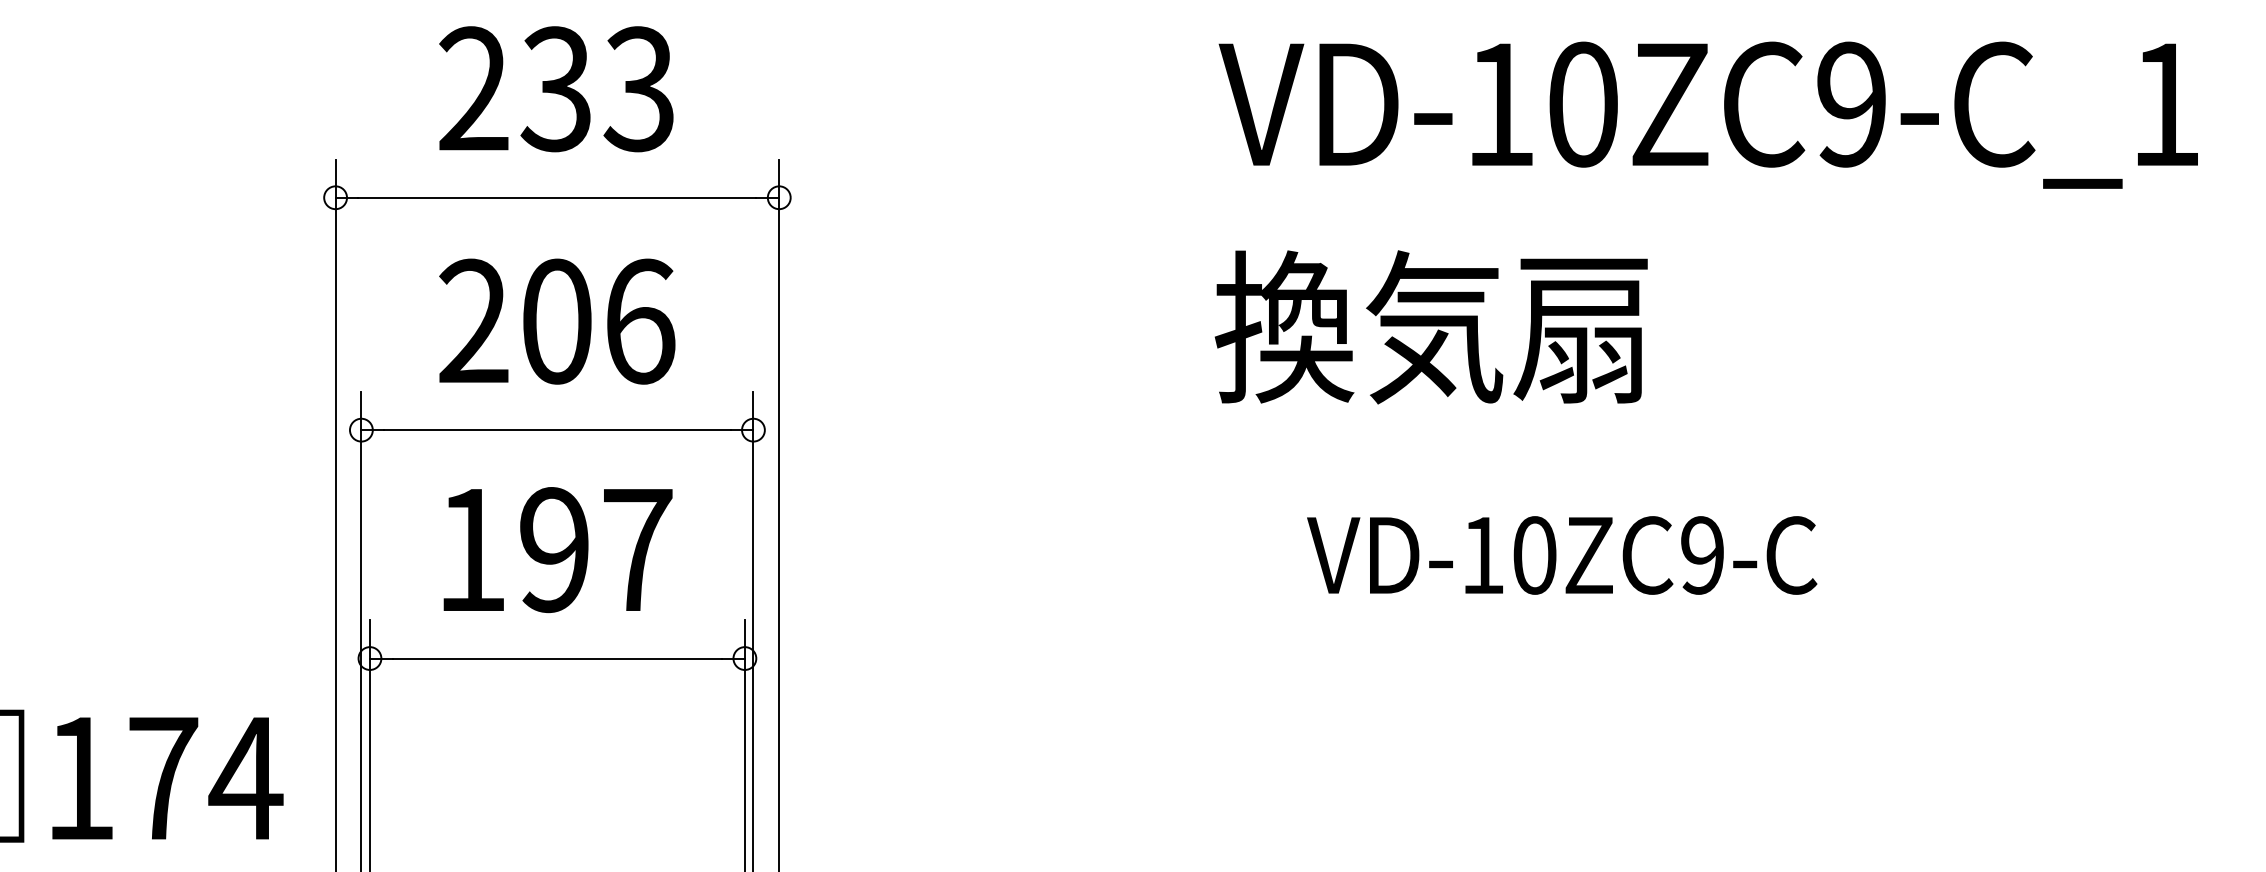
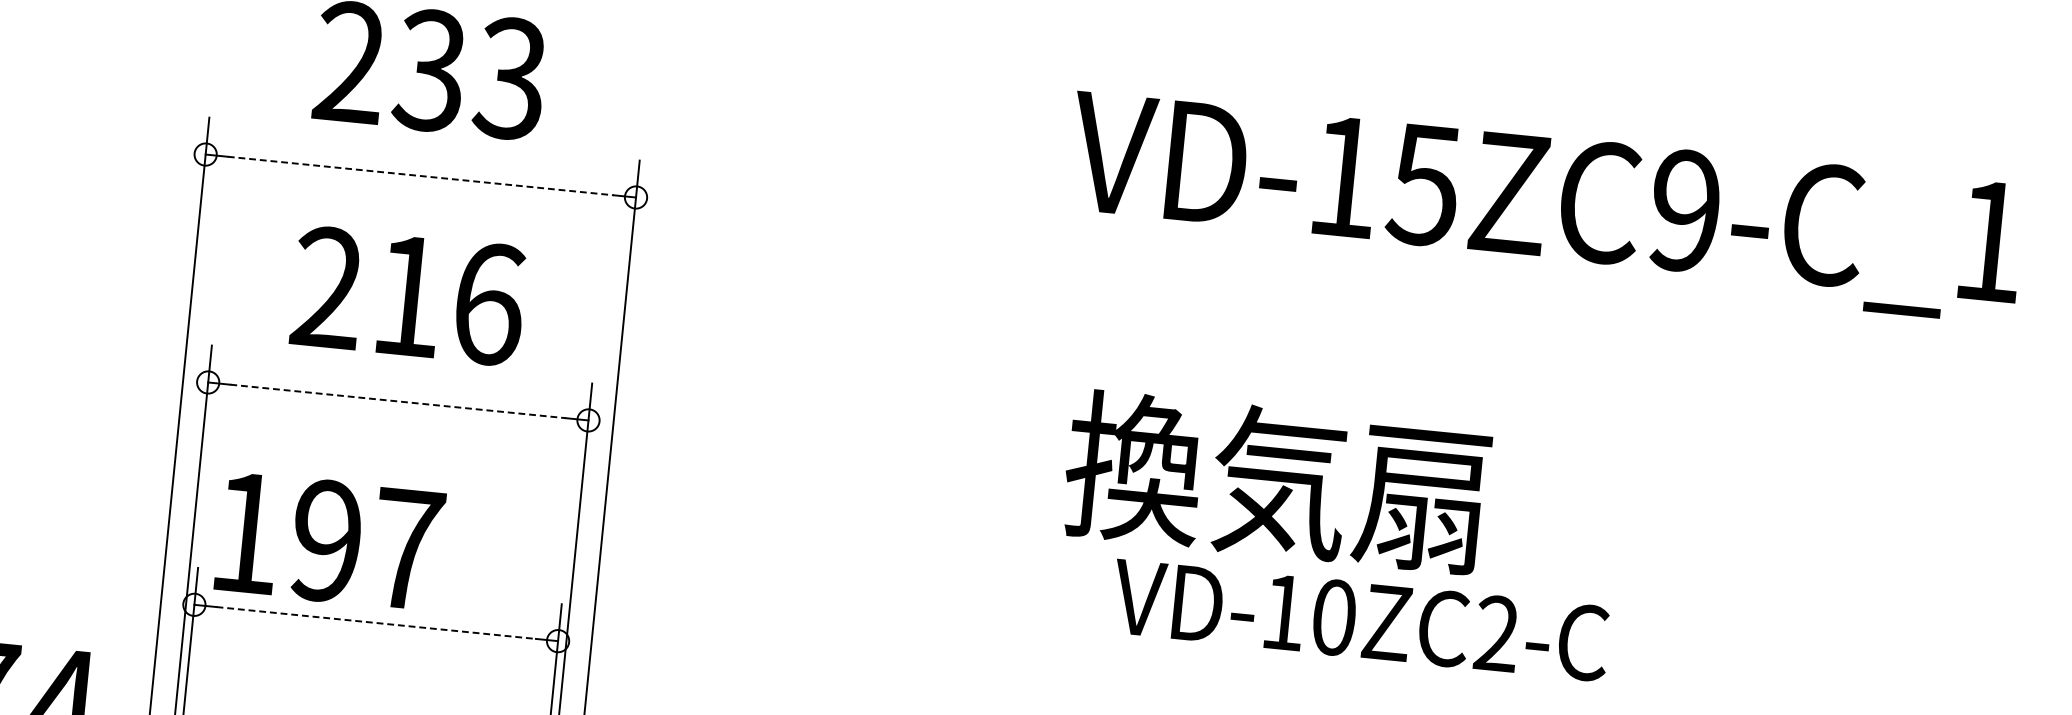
text: (1581, 104) -> (1423, 184), VD-10ZC9-C_1 -> VD-15ZC9-C_1
line: (557, 197) -> (420, 175), solid -> dashed
text: (557, 321) -> (408, 296), 206 -> 216
text: (1430, 327) -> (1275, 482), moved
line: (557, 430) -> (398, 401), solid -> dashed
text: (557, 550) -> (329, 541), moved
text: (1702, 555) -> (1496, 633), VD-10ZC9-C -> VD-10ZC2-C
line: (557, 658) -> (376, 622), solid -> dashed

